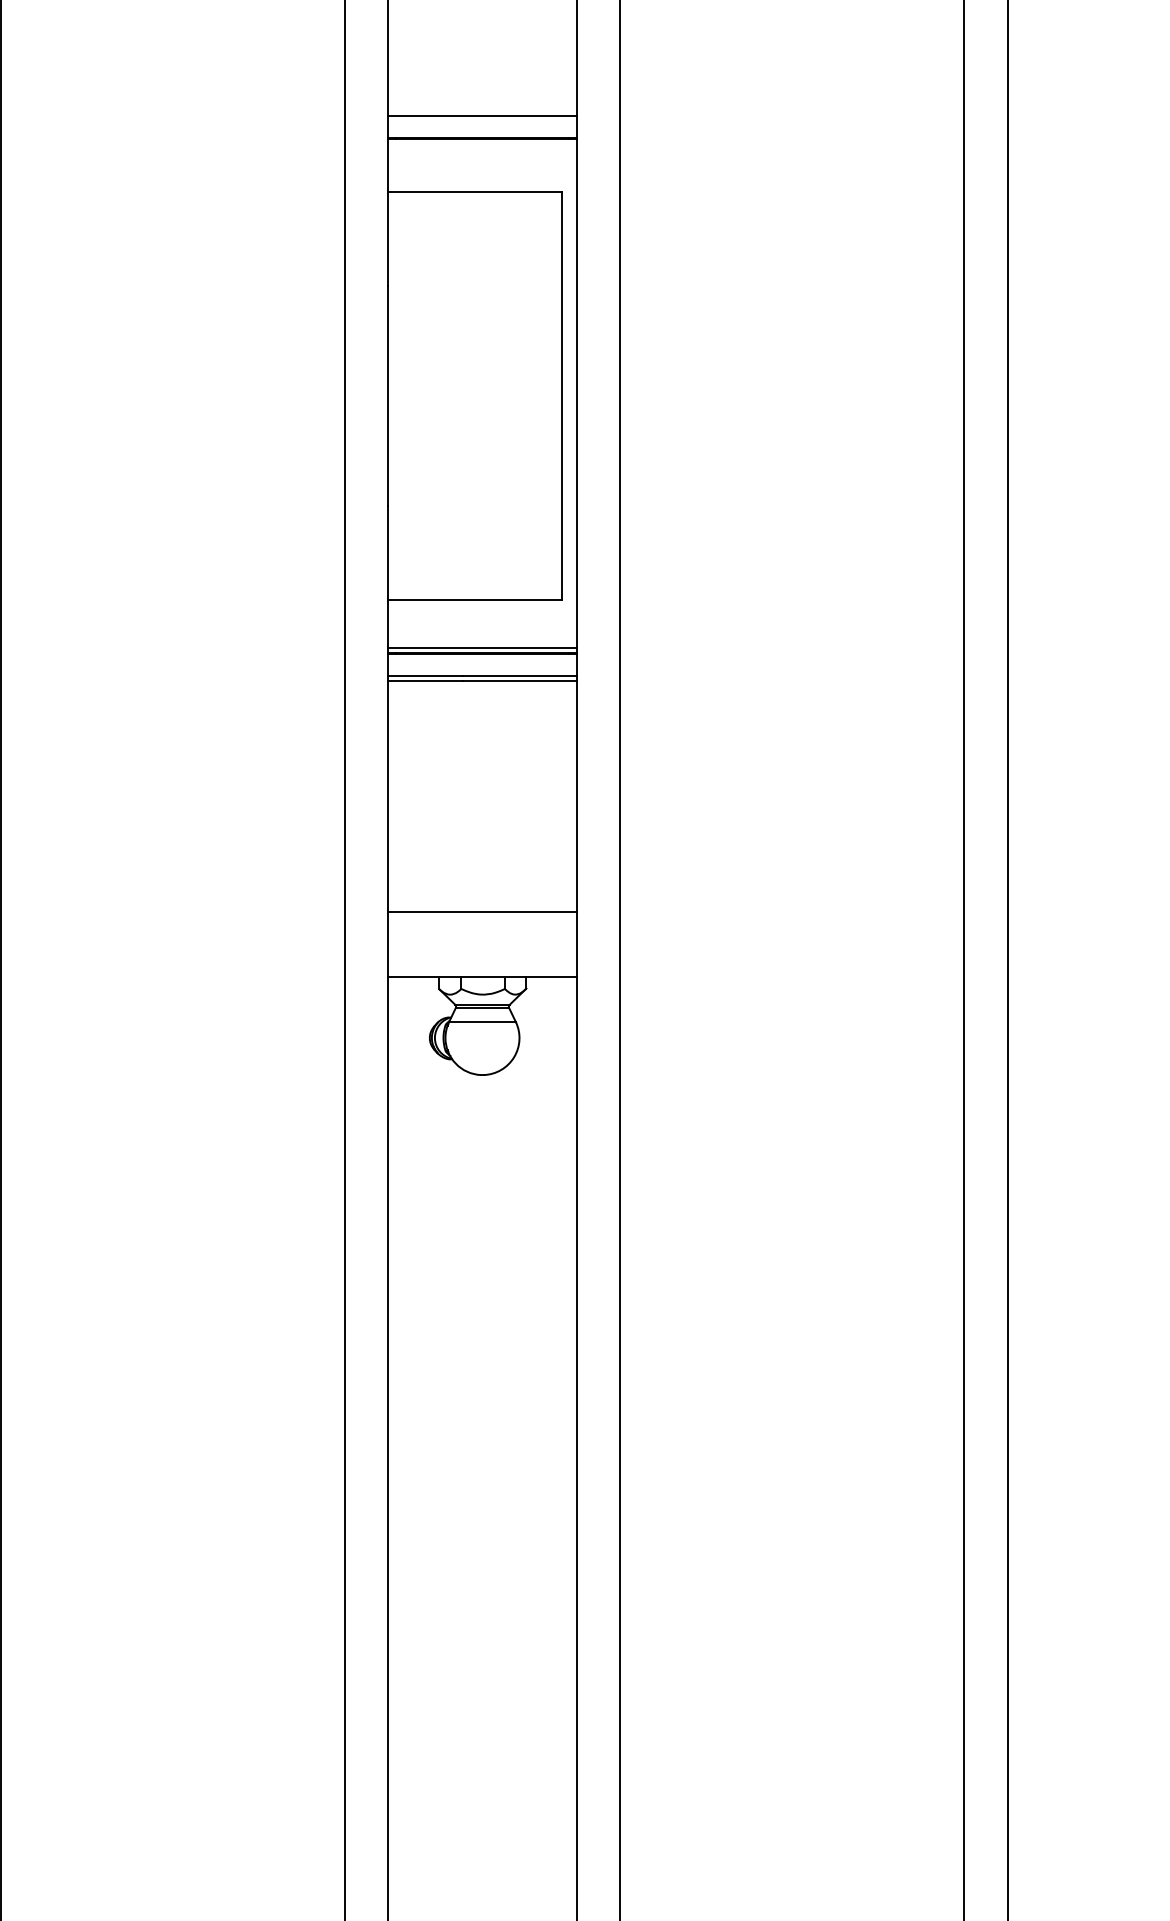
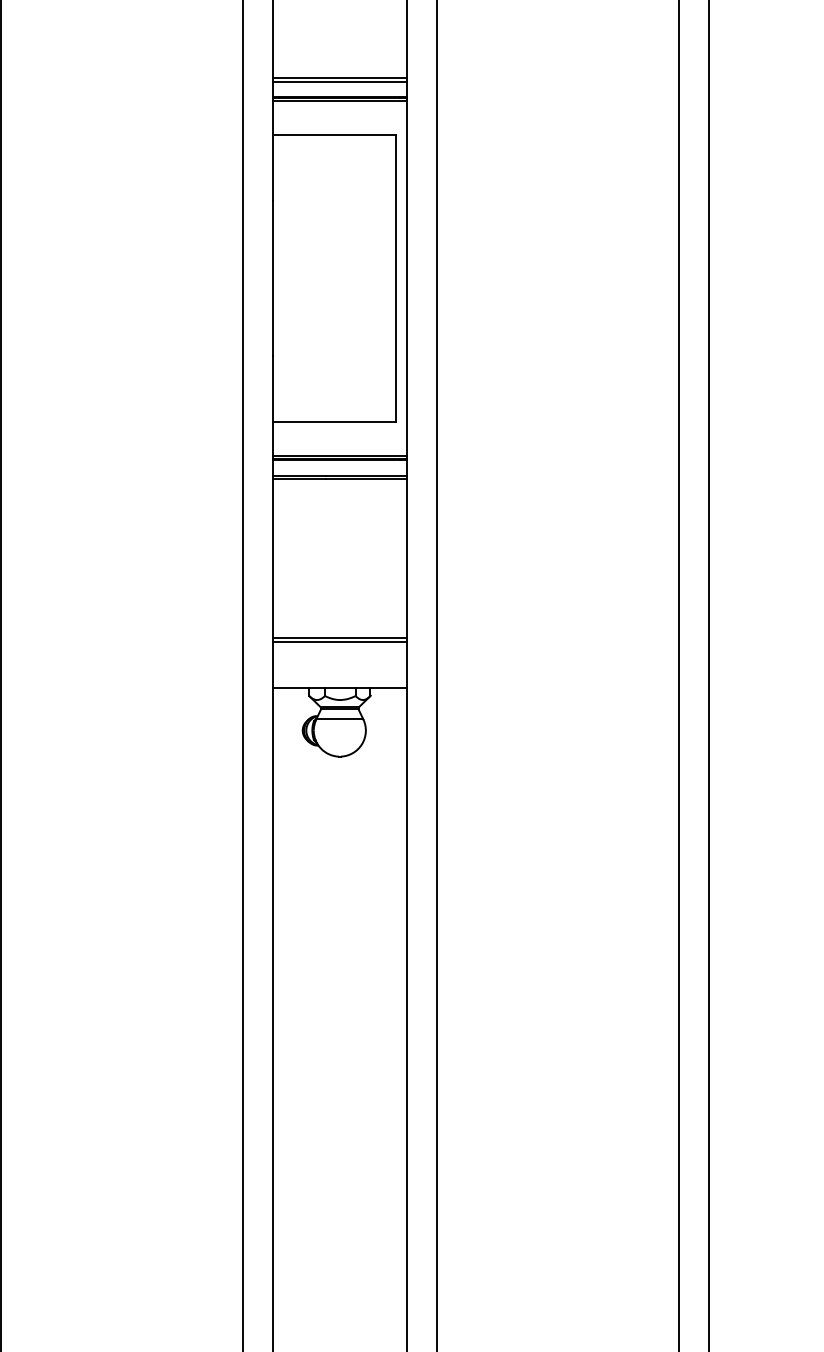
line: (482, 111) -> (339, 78), added
line: (482, 144) -> (339, 101), added
line: (482, 907) -> (339, 638), added

